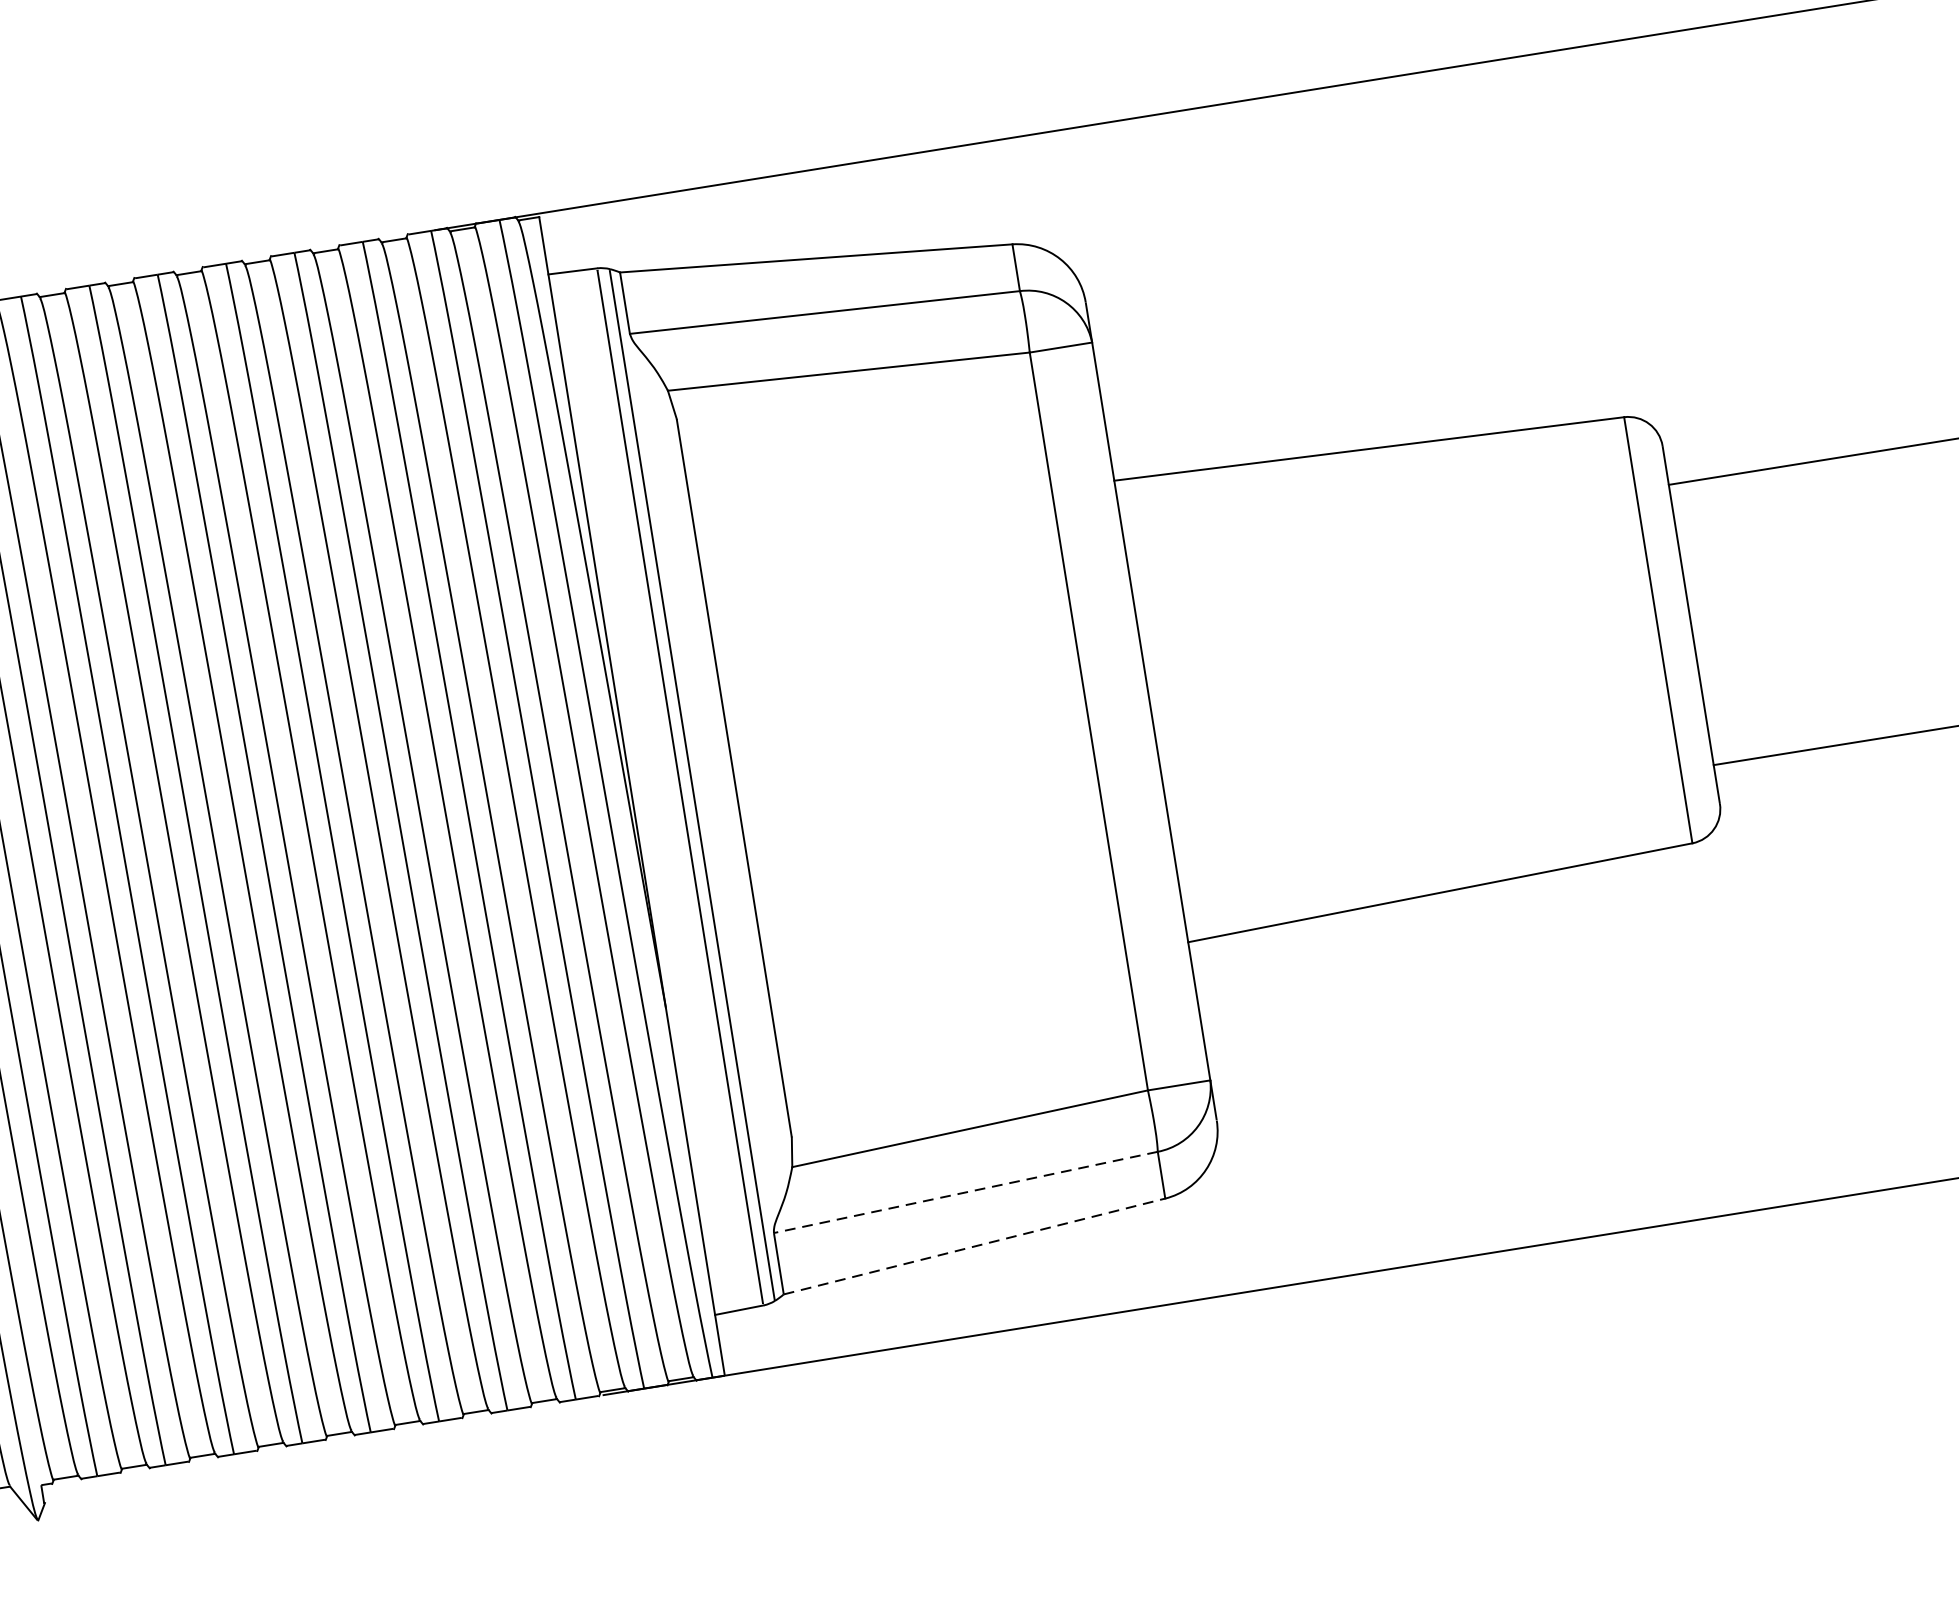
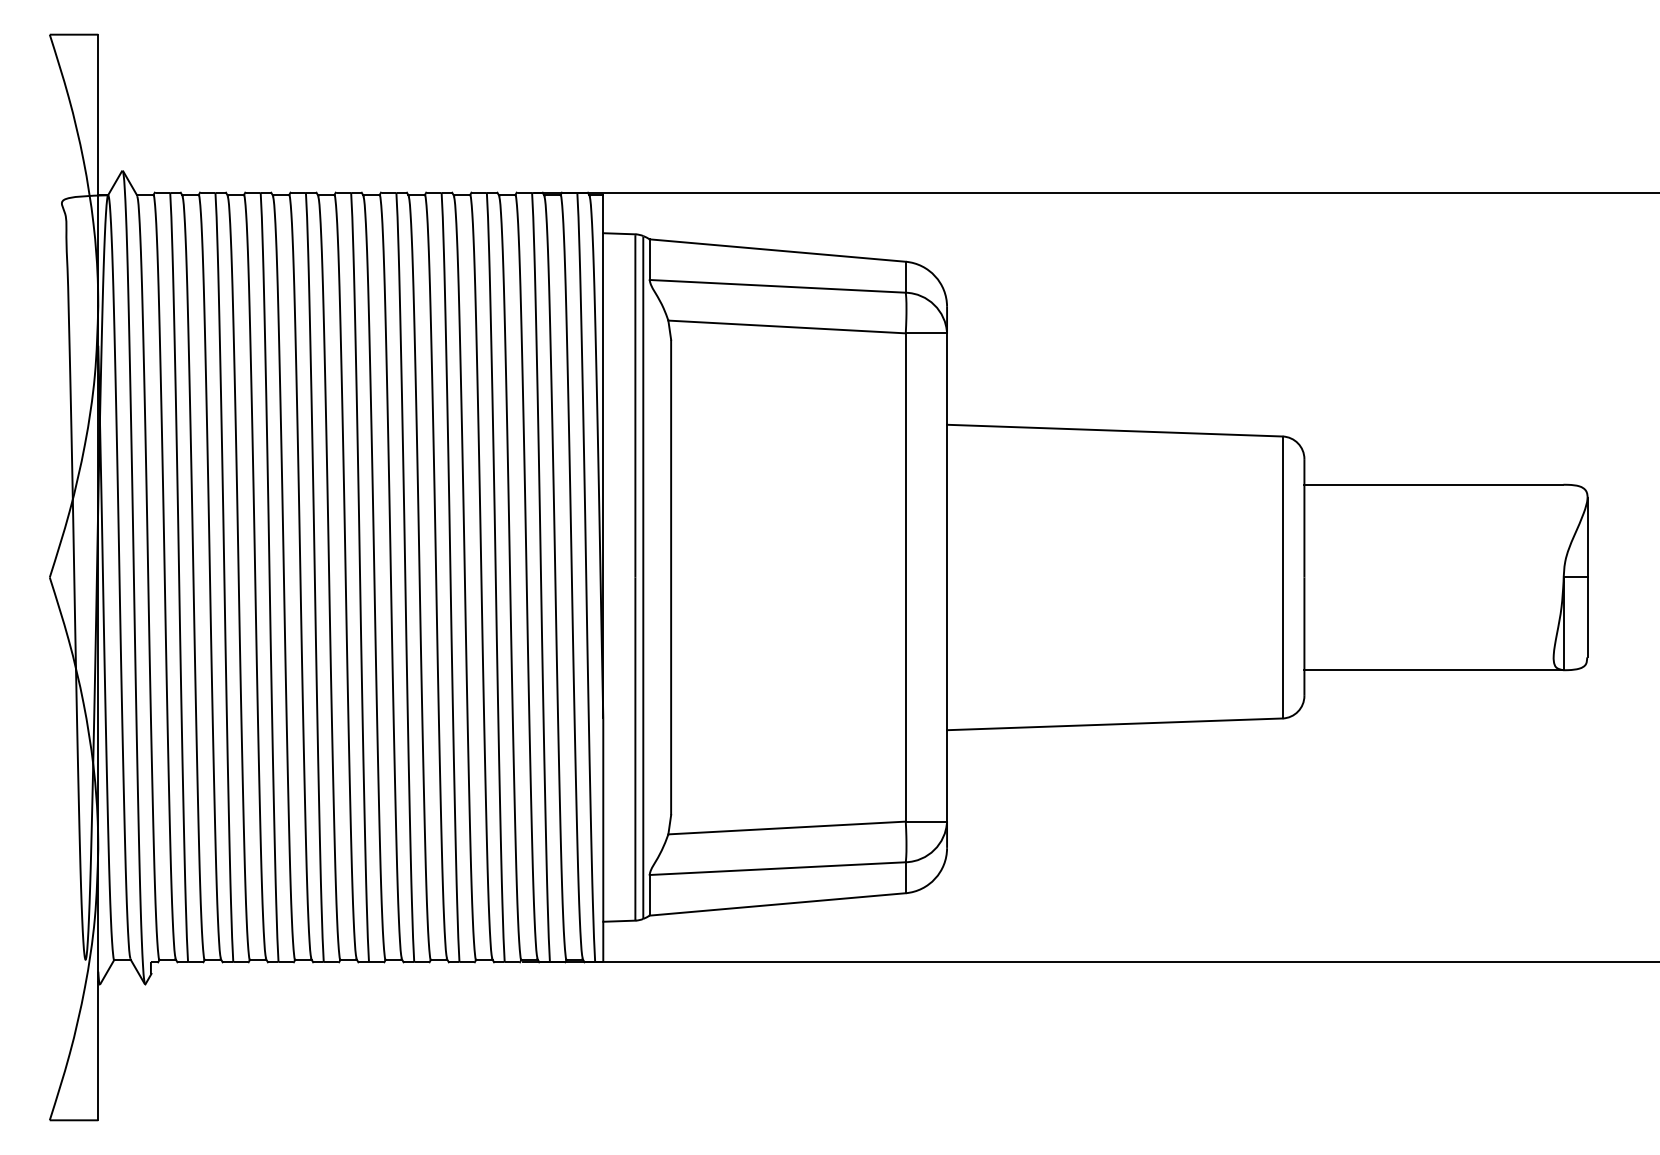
line: (965, 1192) -> (777, 868), dashed -> solid
line: (974, 1246) -> (777, 904), dashed -> solid

